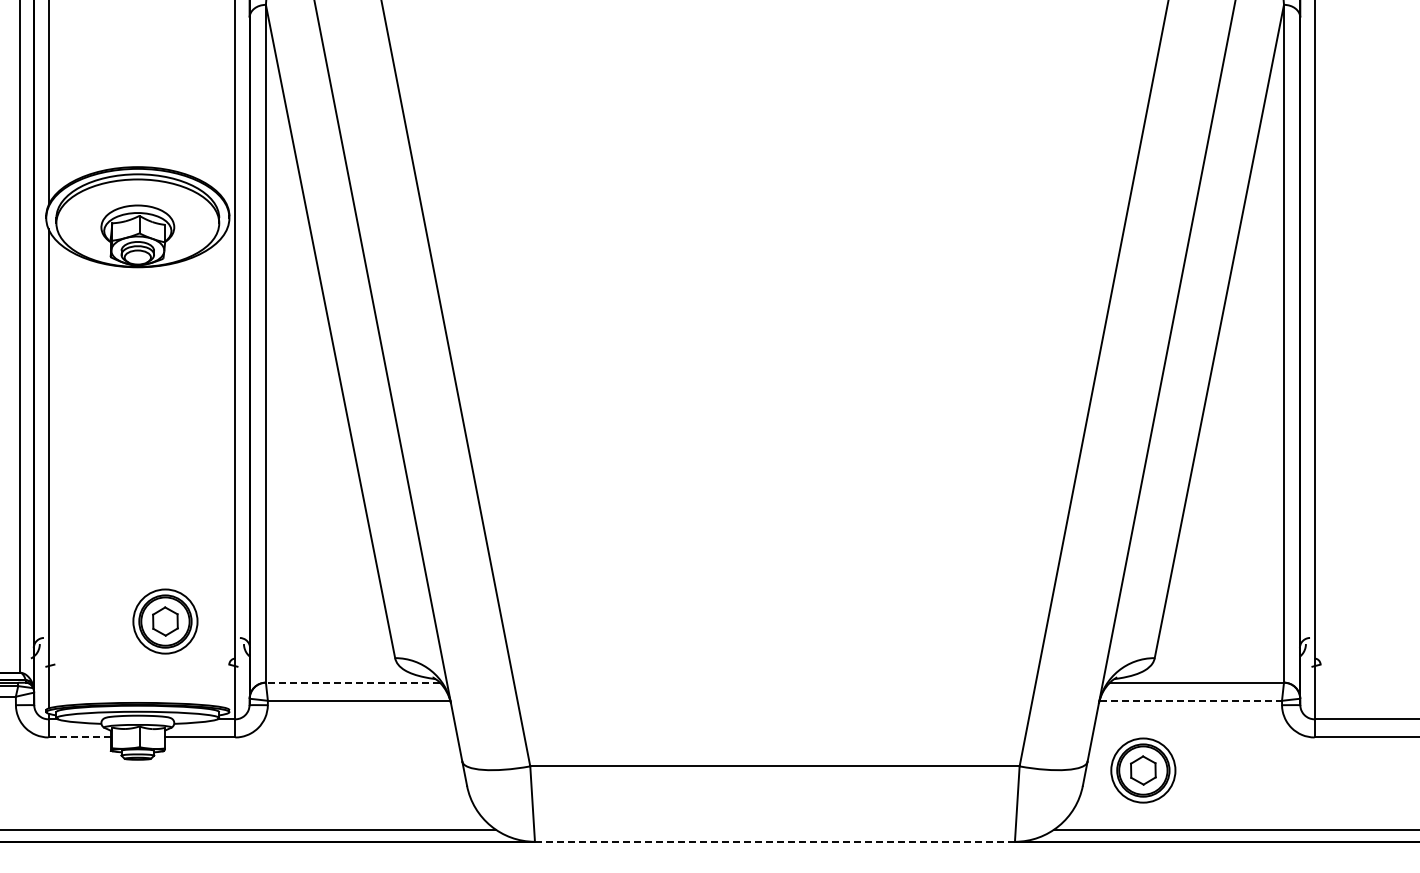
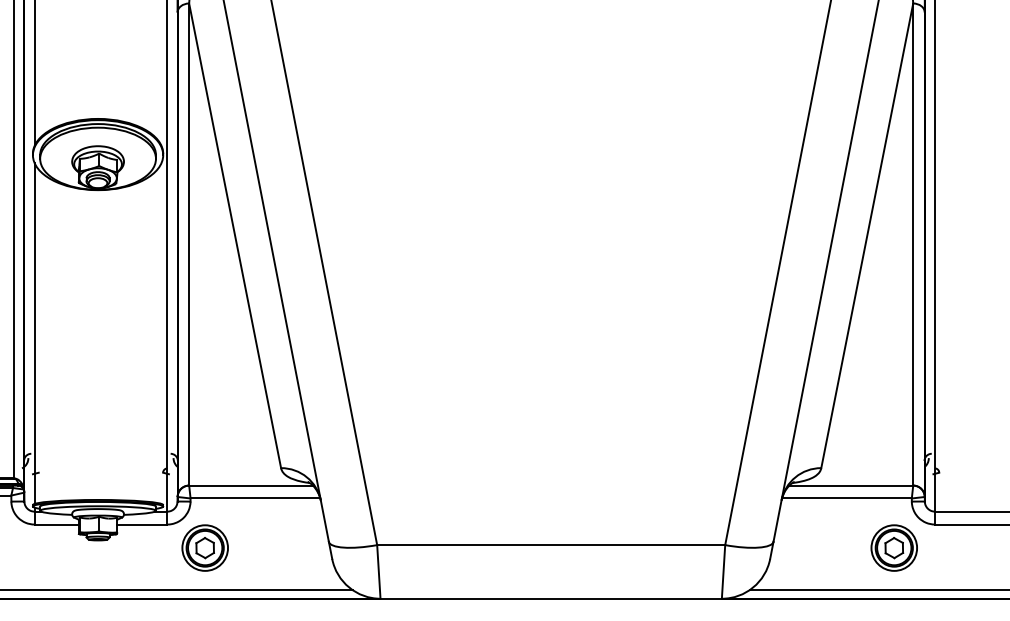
part: (165, 621) -> (205, 548), moved
line: (352, 682) -> (250, 485), dashed -> solid
line: (1191, 700) -> (847, 498), dashed -> solid
line: (80, 737) -> (57, 524), dashed -> solid
part: (1143, 770) -> (894, 548), moved
line: (774, 841) -> (550, 598), dashed -> solid

